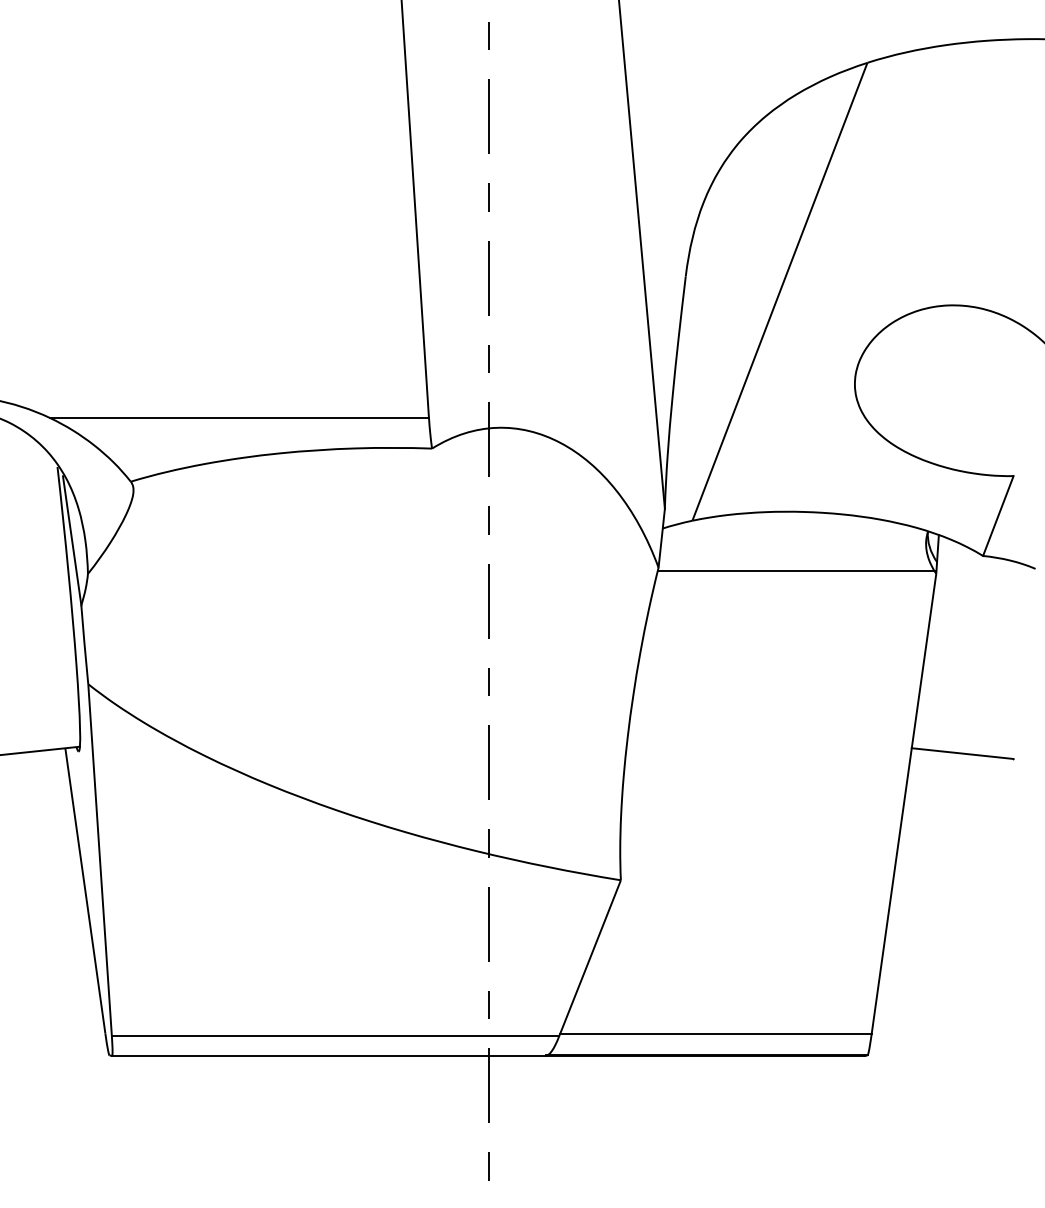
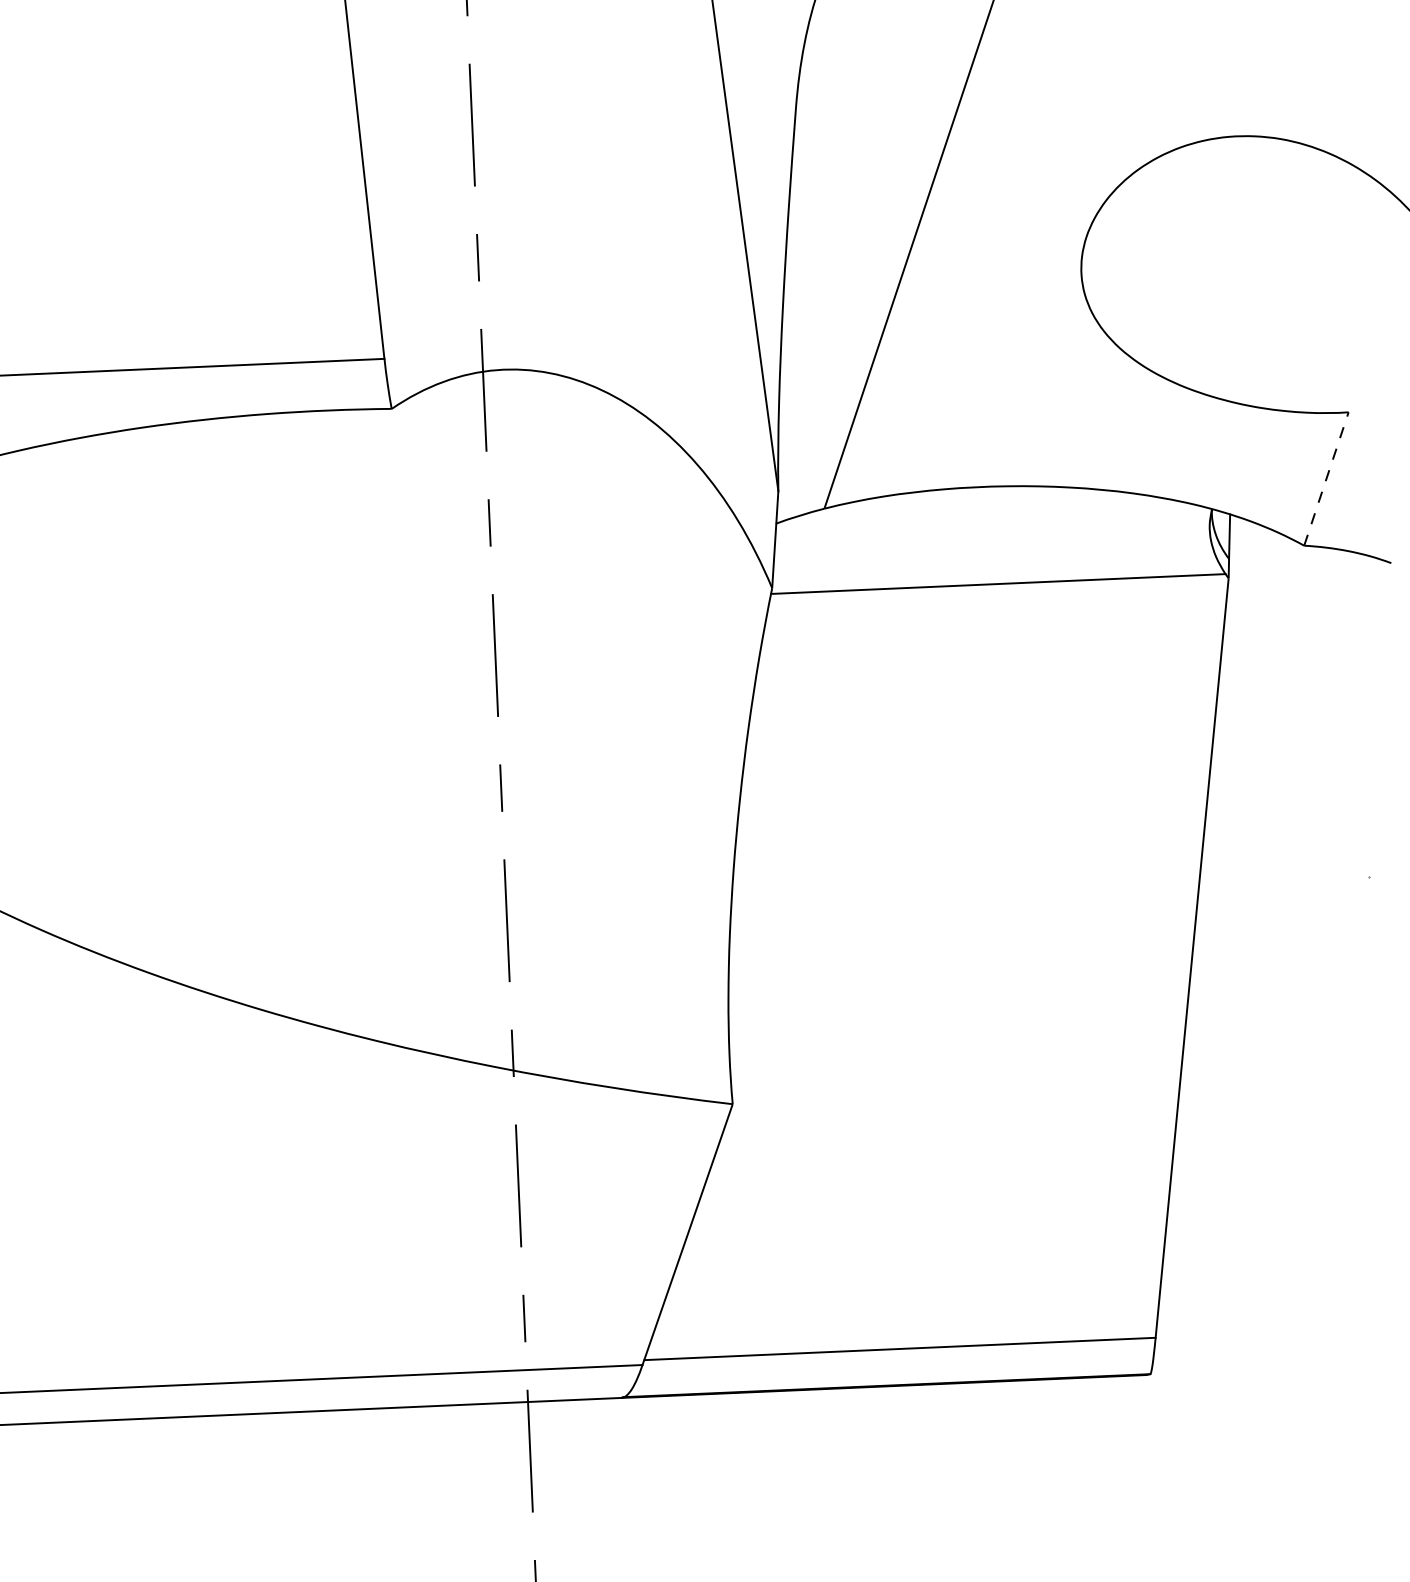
line: (998, 516) -> (1326, 479), solid -> dashed
line: (962, 753) -> (1284, 871), removed

